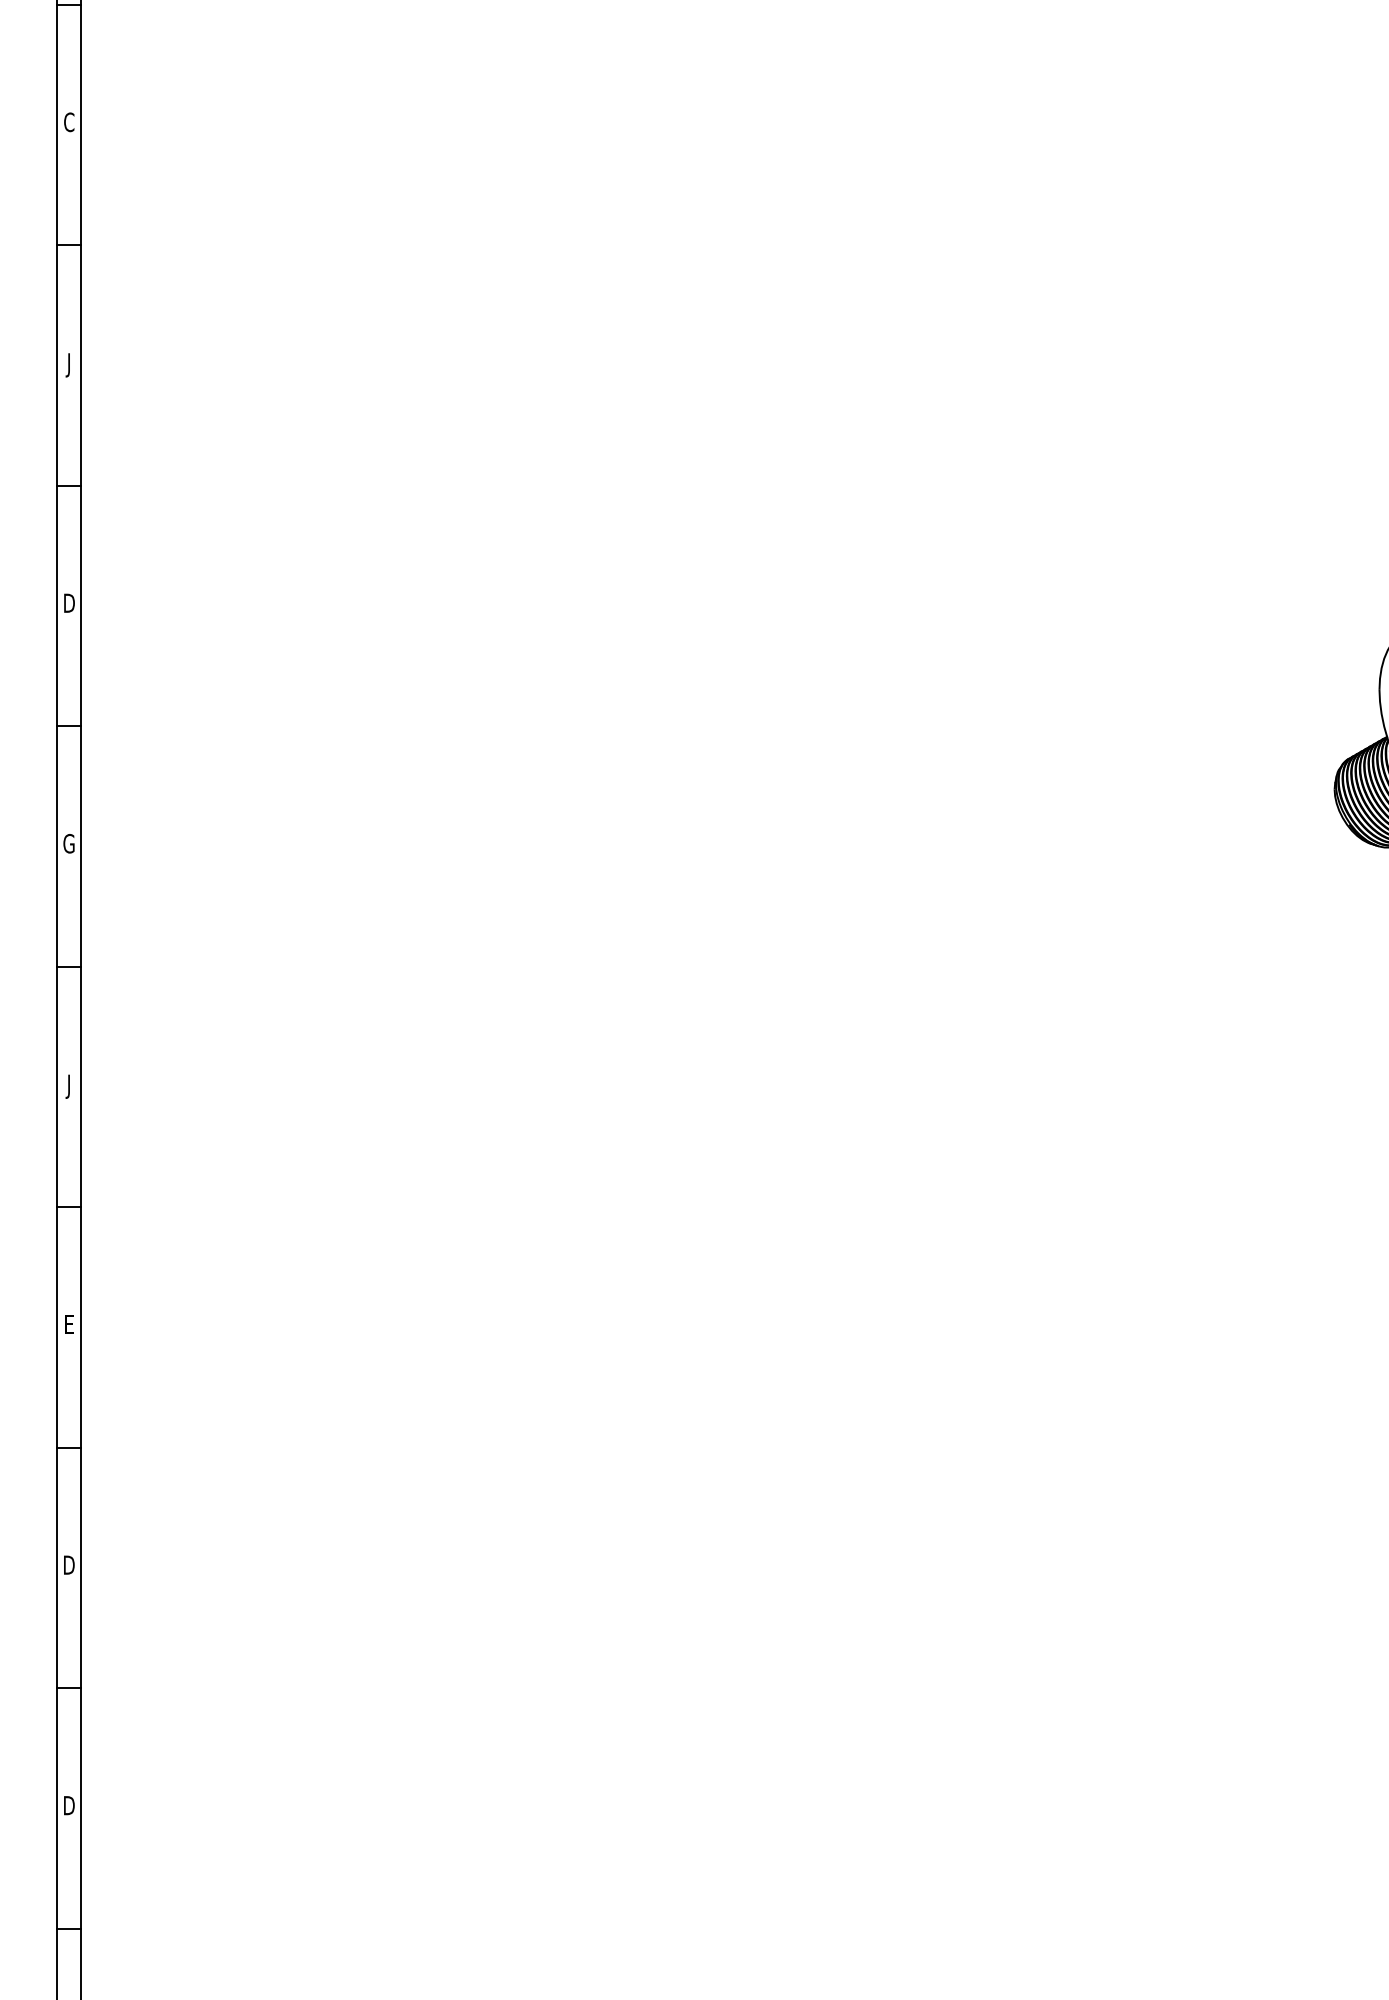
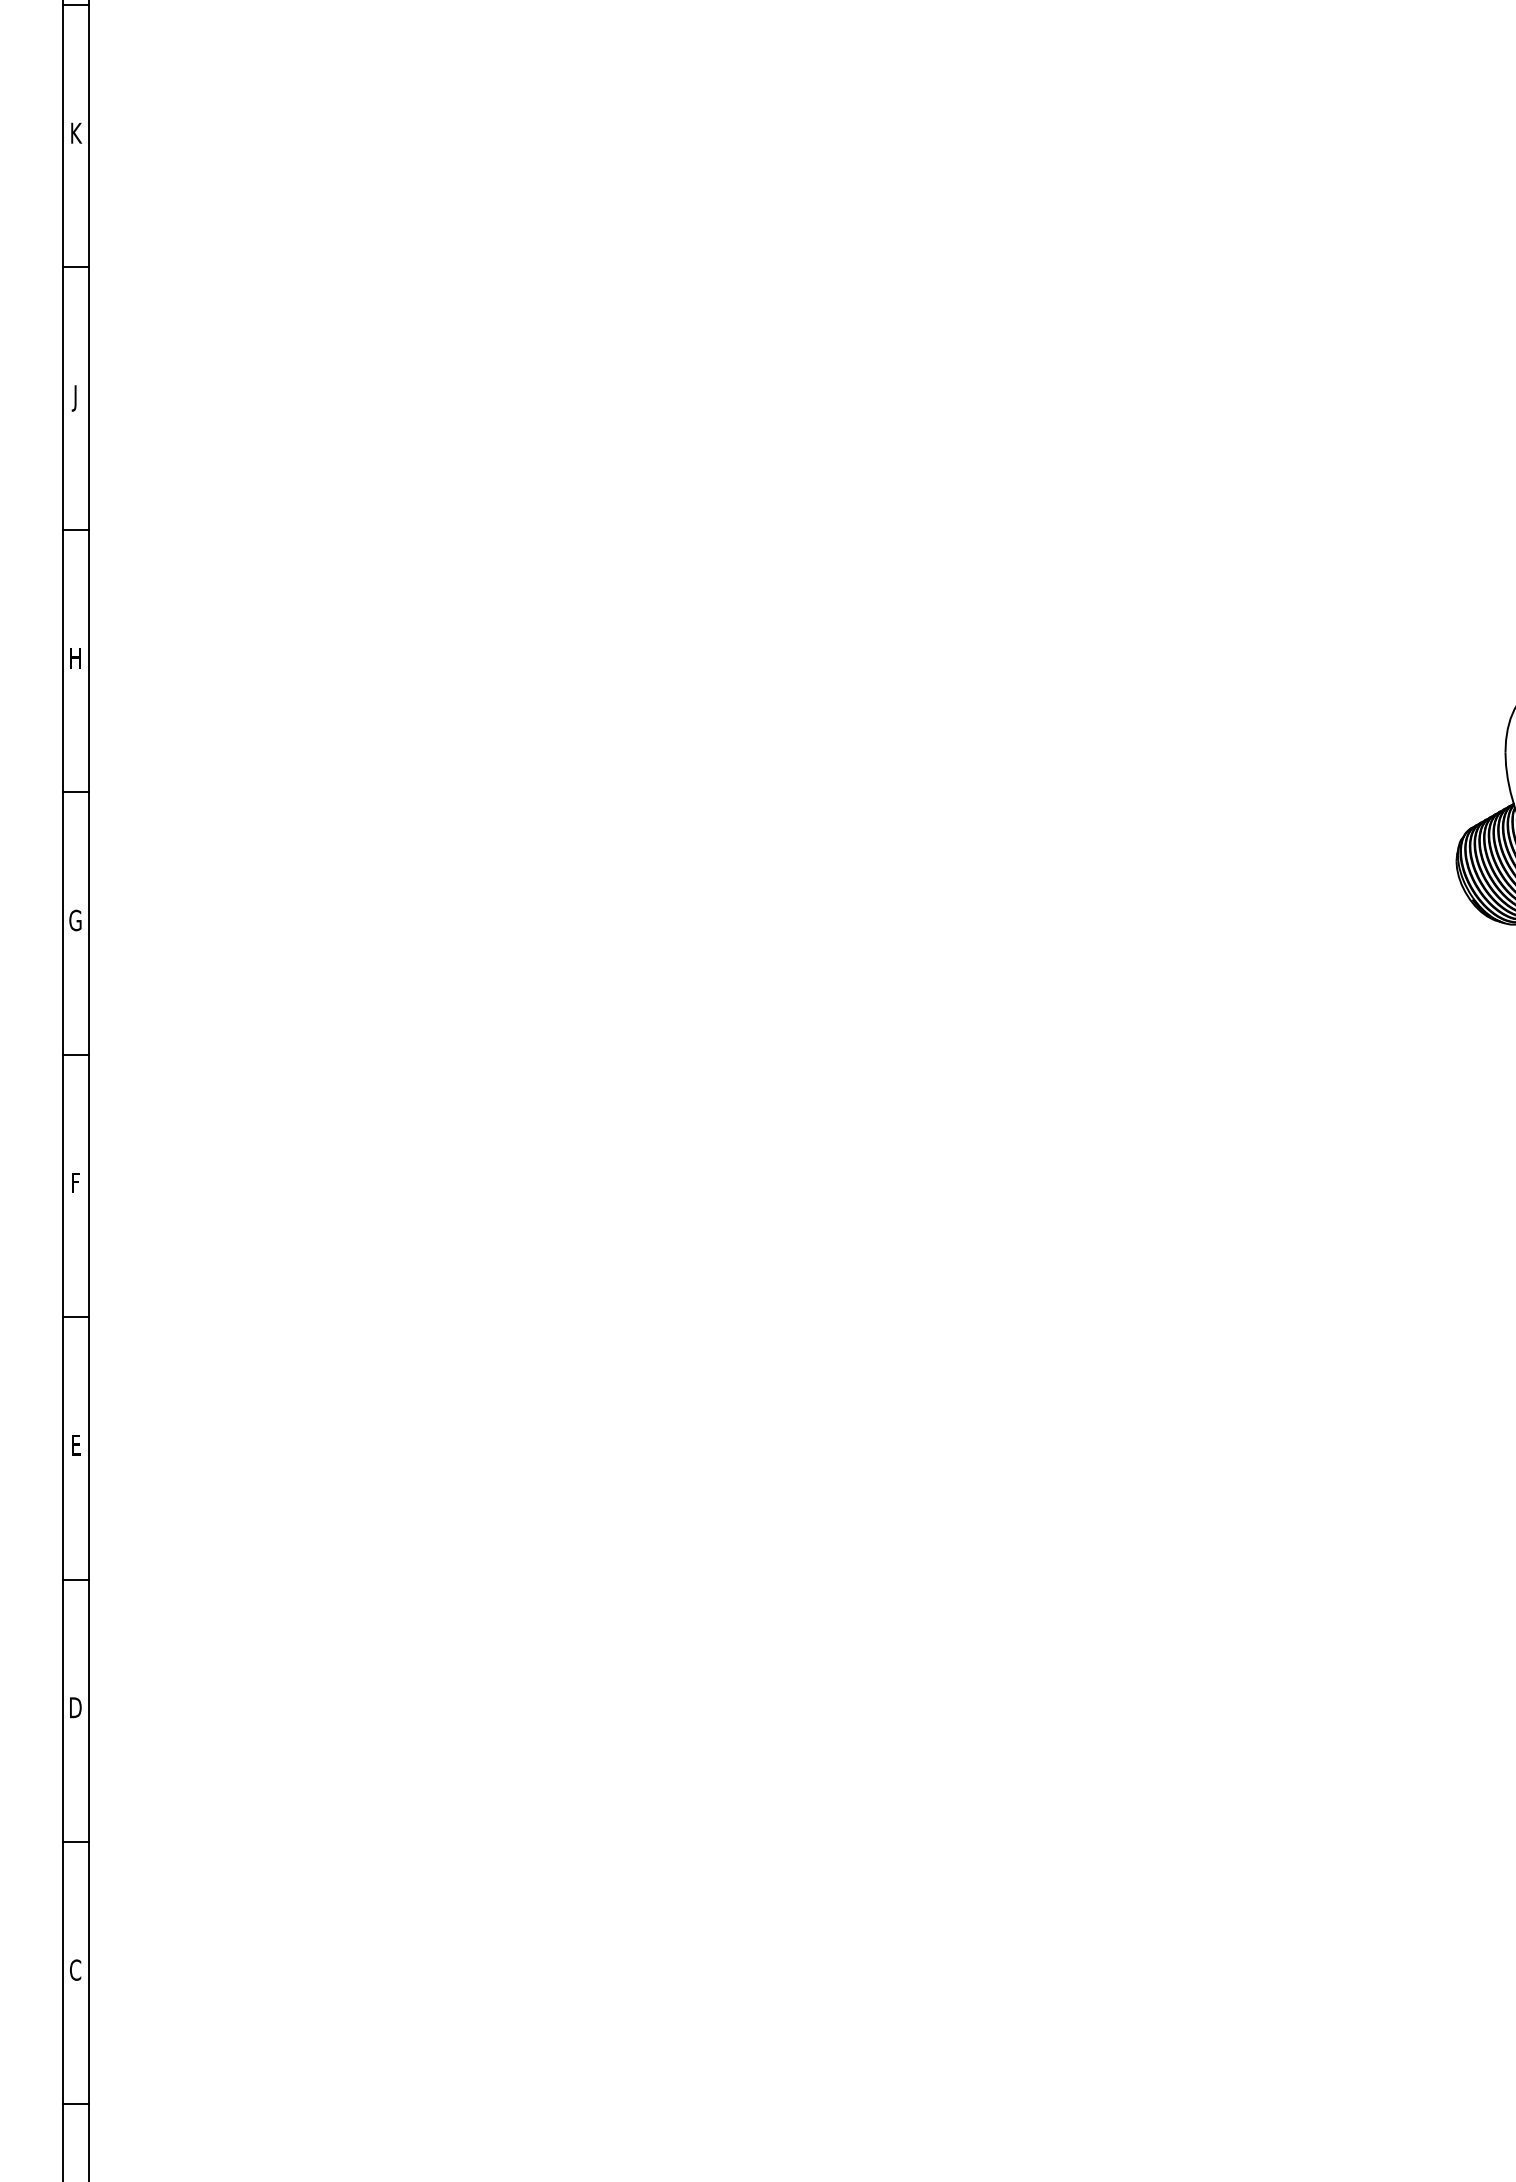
text: (69, 121) -> (76, 132), C -> K
text: (69, 602) -> (75, 657), D -> H
text: (69, 1086) -> (75, 1185), J -> F
text: (69, 1805) -> (75, 1969), D -> C

